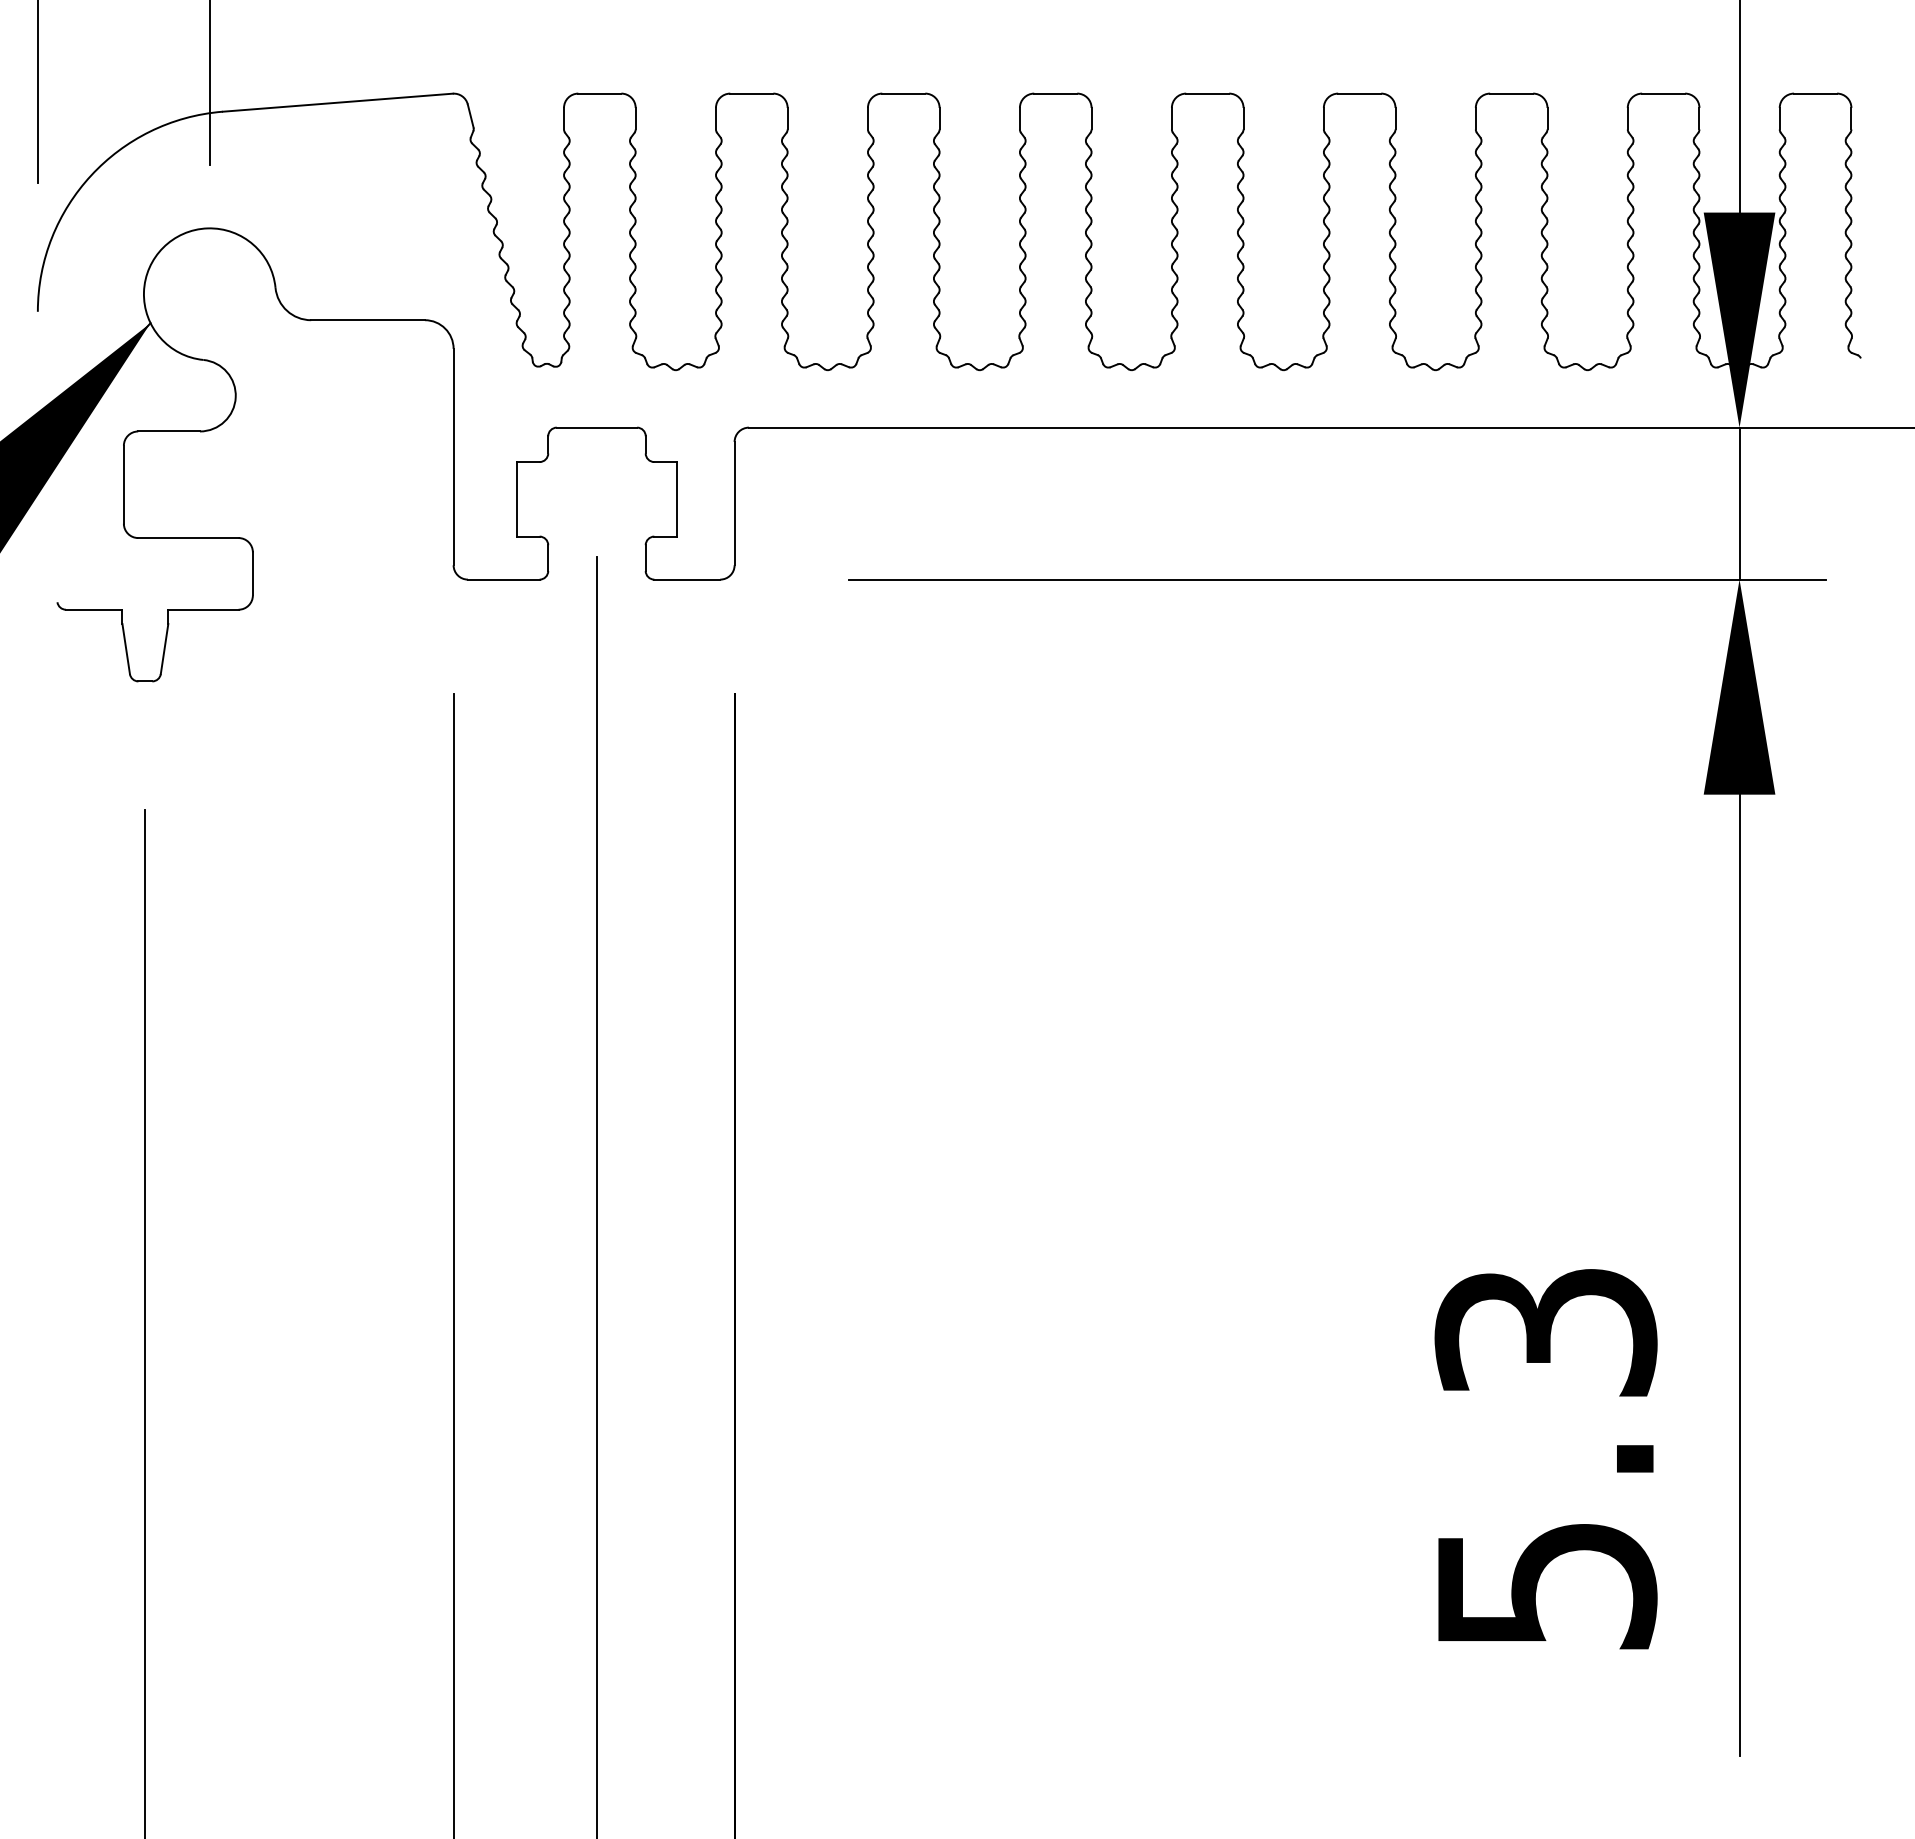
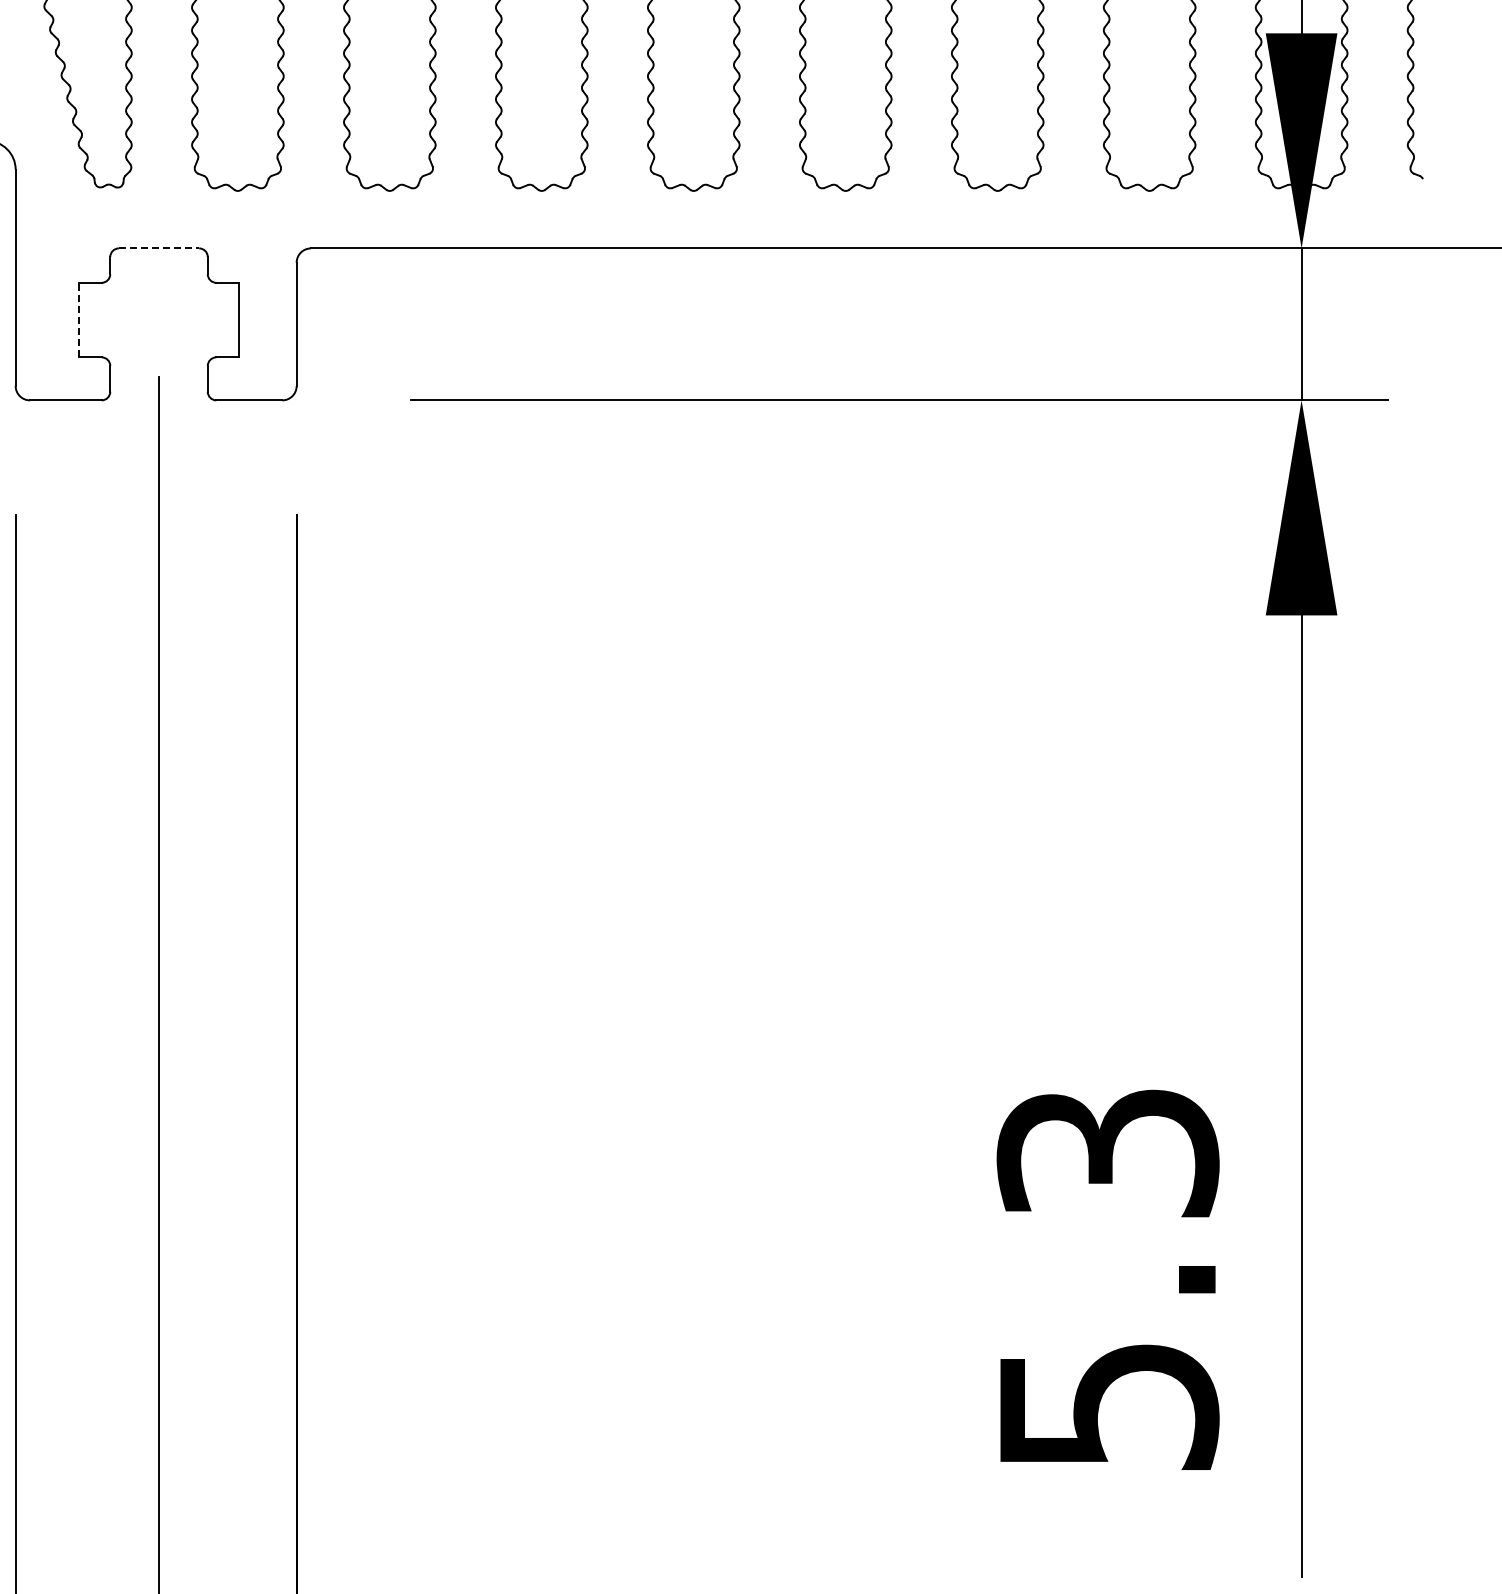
line: (597, 427) -> (159, 248), solid -> dashed
line: (516, 498) -> (78, 319), solid -> dashed

